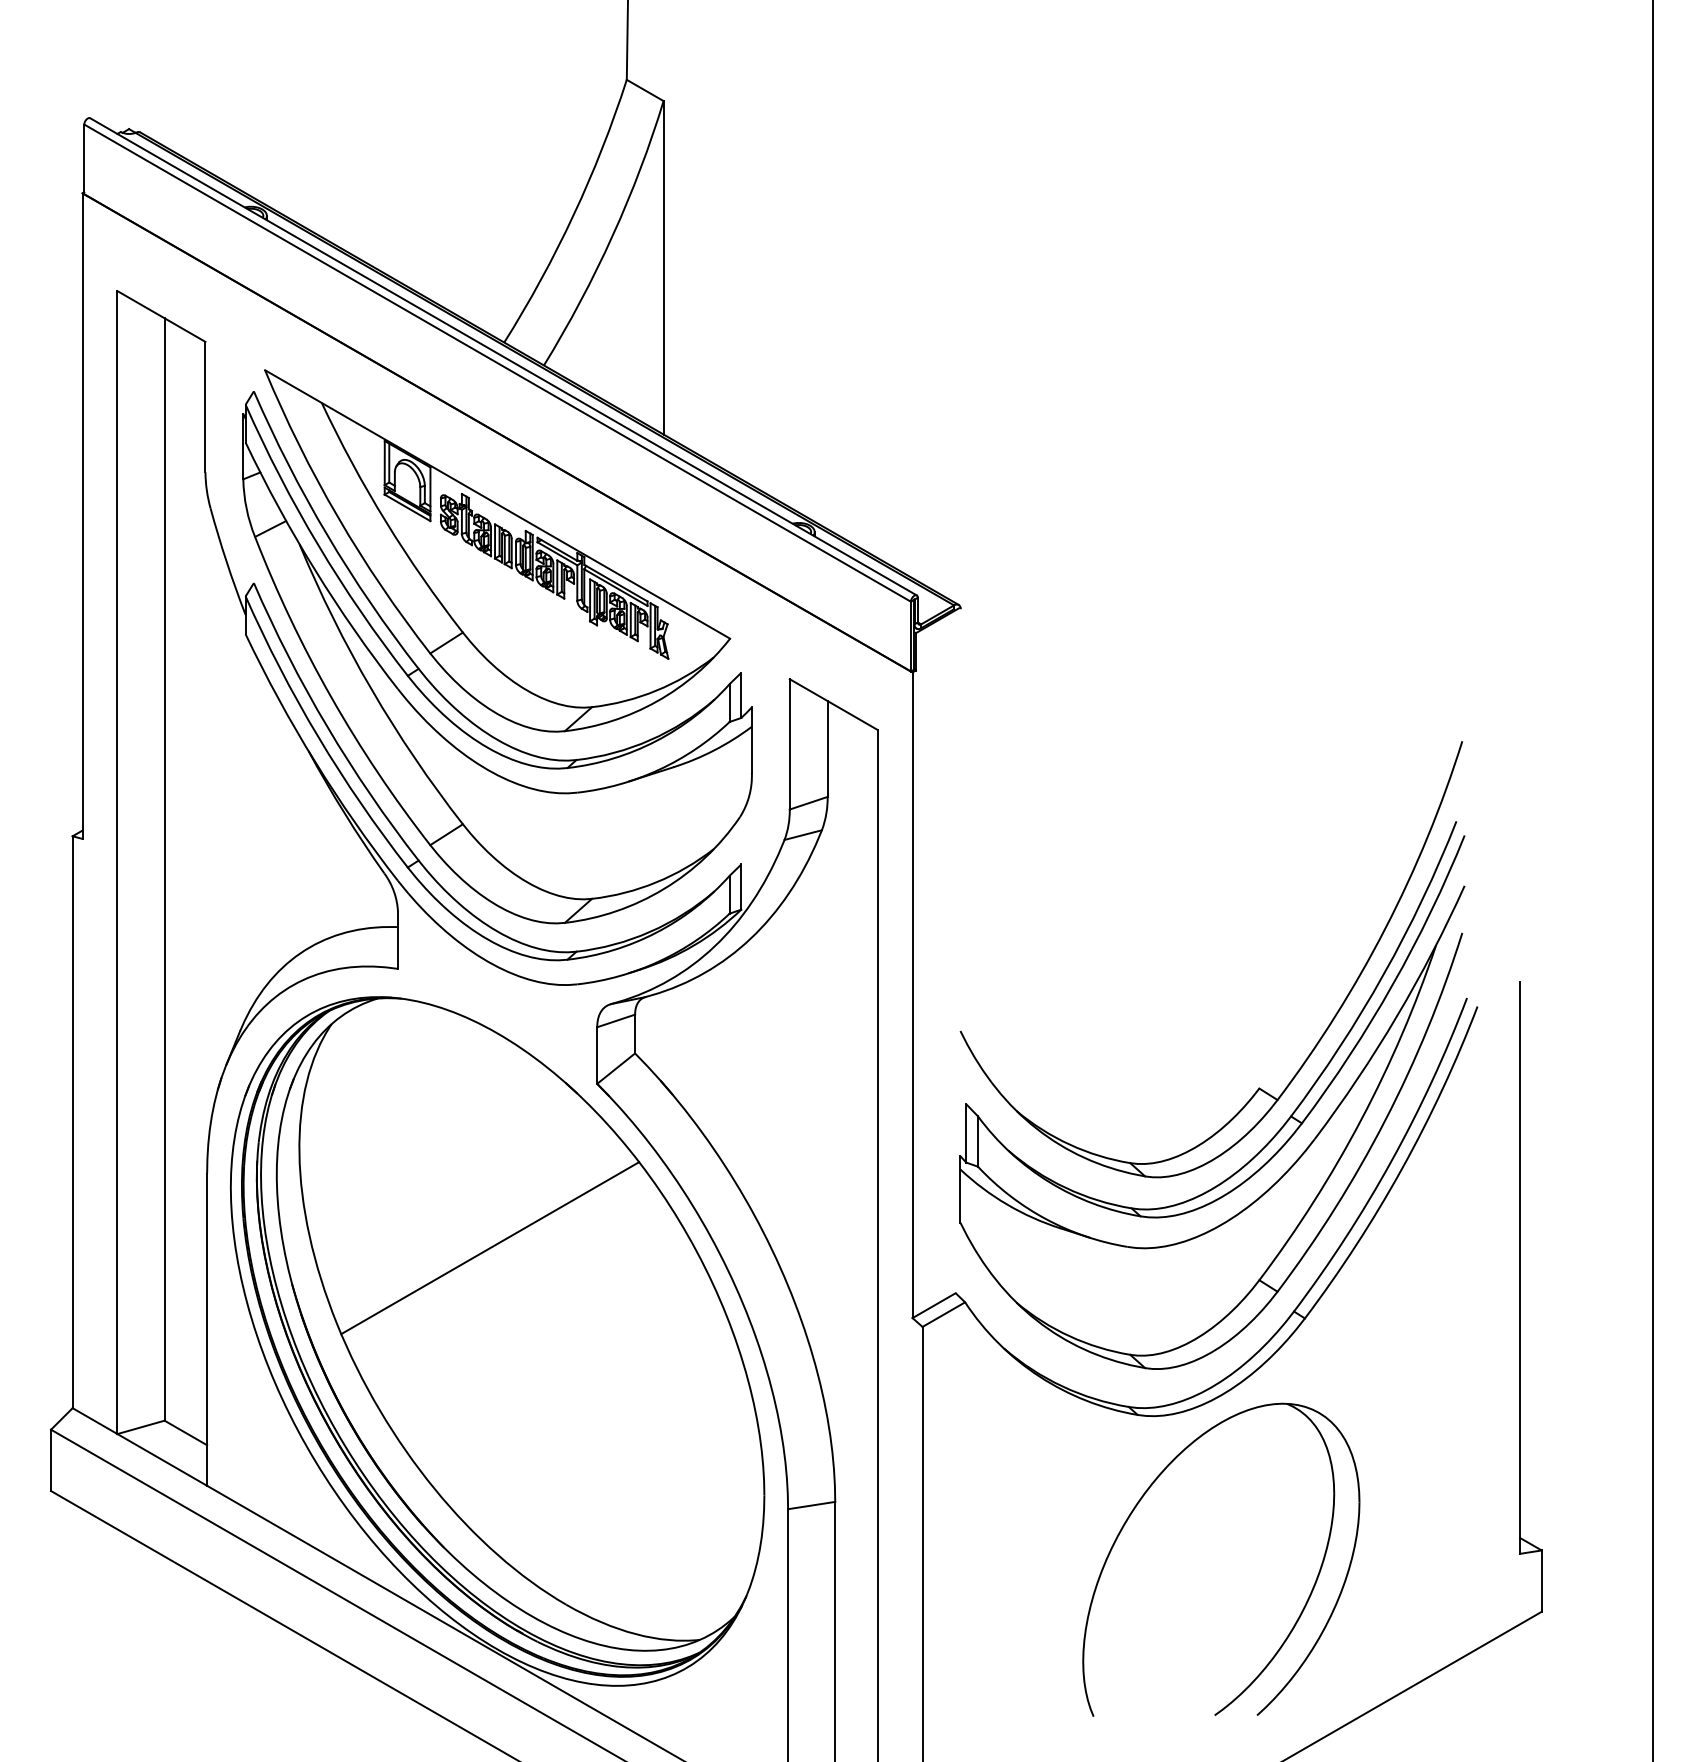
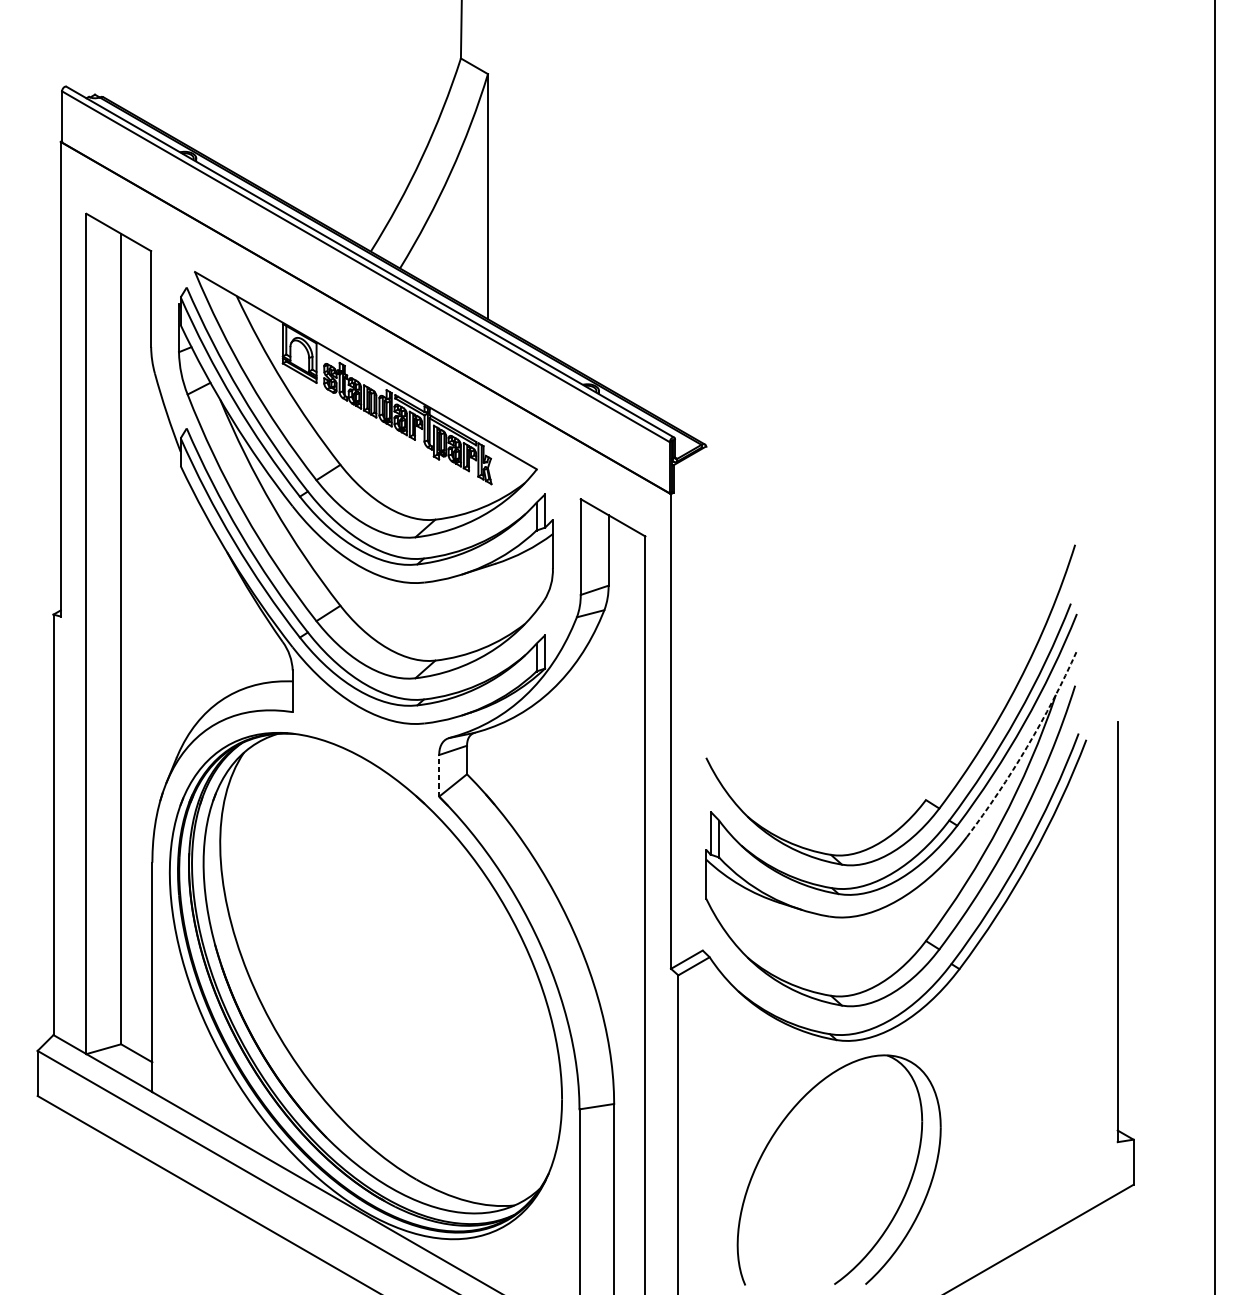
arc: (1396, 1016) -> (1026, 747), solid -> dashed
line: (597, 1055) -> (439, 775), solid -> dashed
line: (490, 1248) -> (360, 917), removed
part: (1306, 1600) -> (901, 1200), moved

